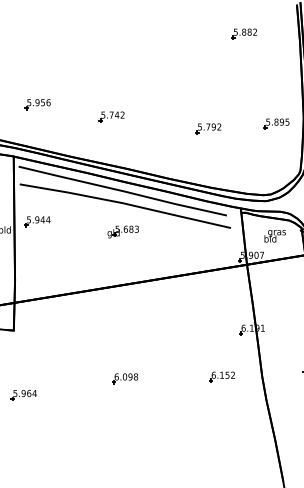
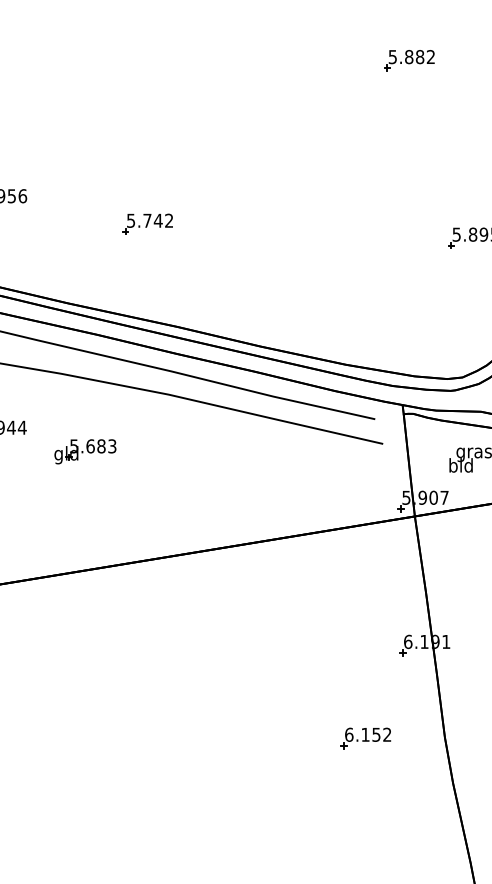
part: (208, 128) -> (338, 247), removed
part: (122, 231) -> (83, 450), moved
part: (125, 378) -> (174, 741), removed

